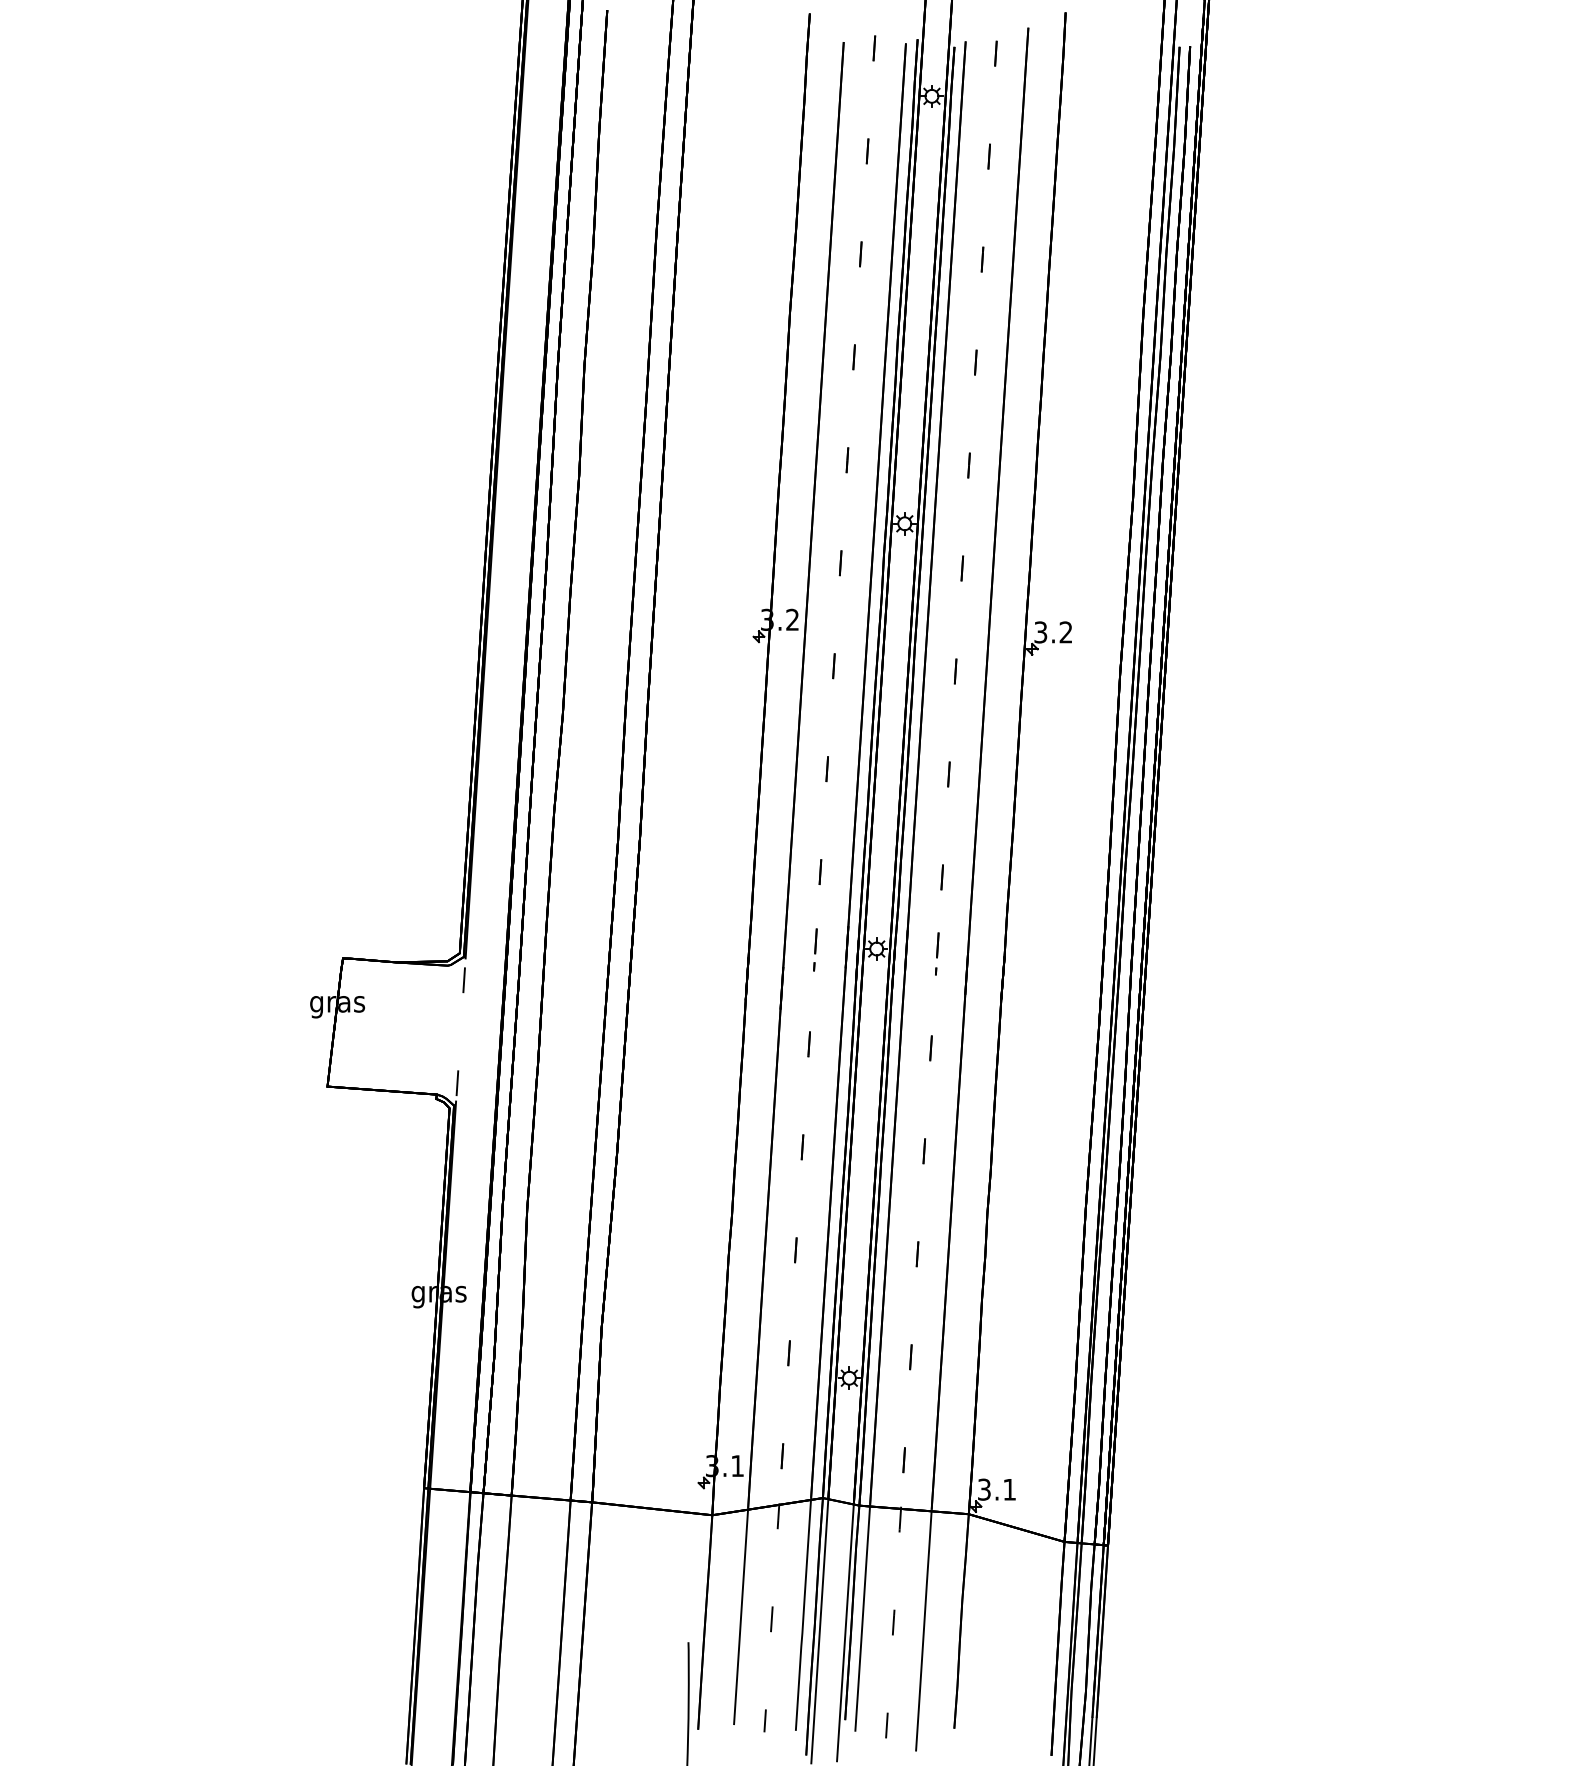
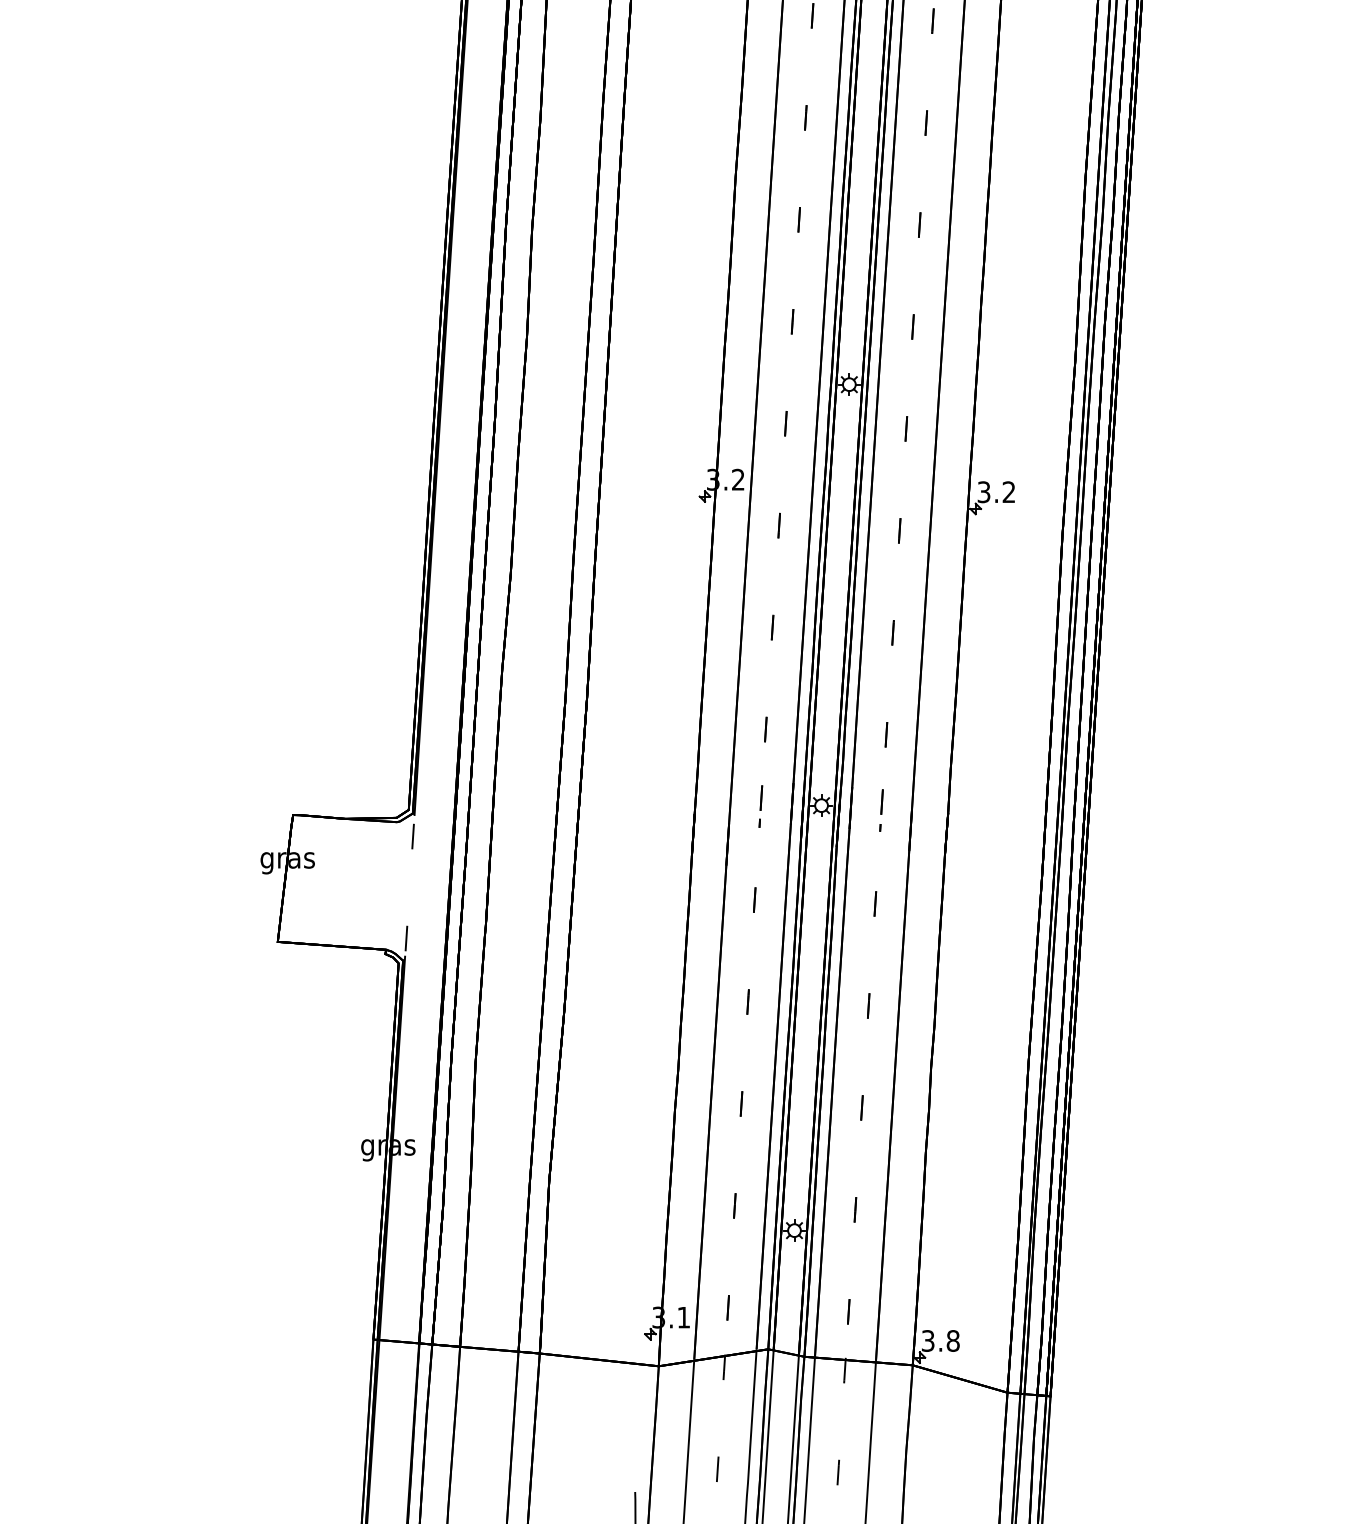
text: (1009, 1489) -> (953, 1340), 3.1 -> 3.8

